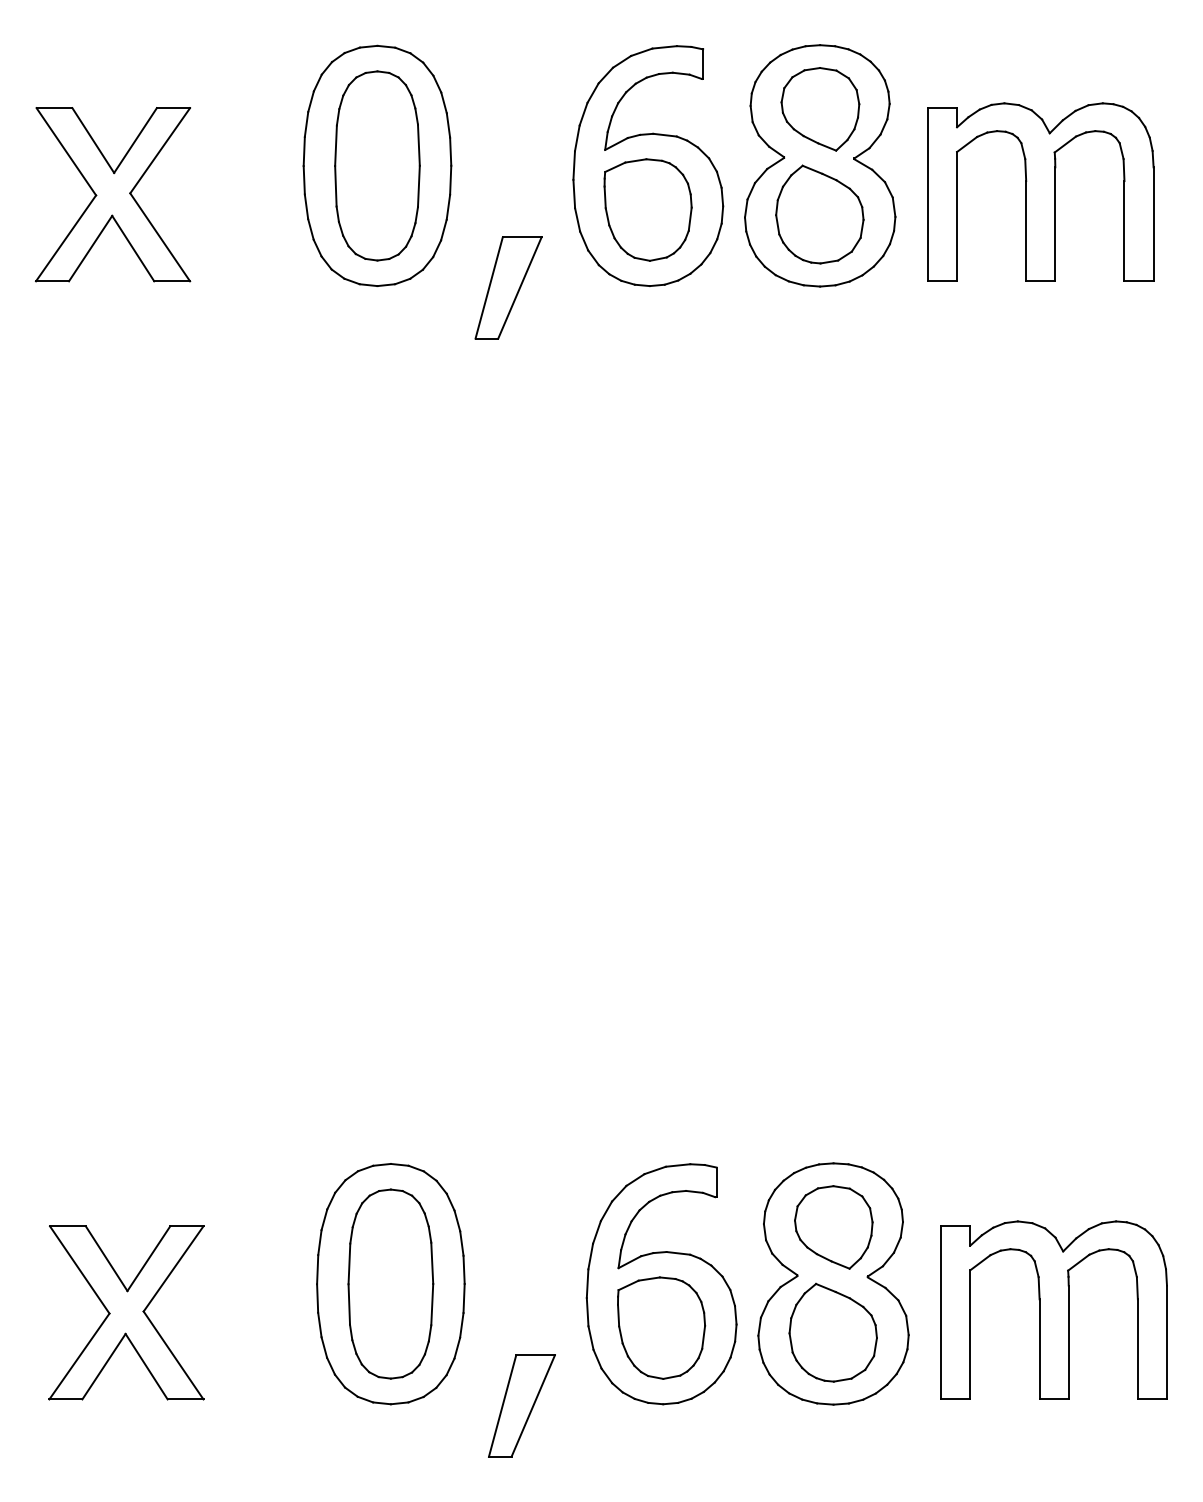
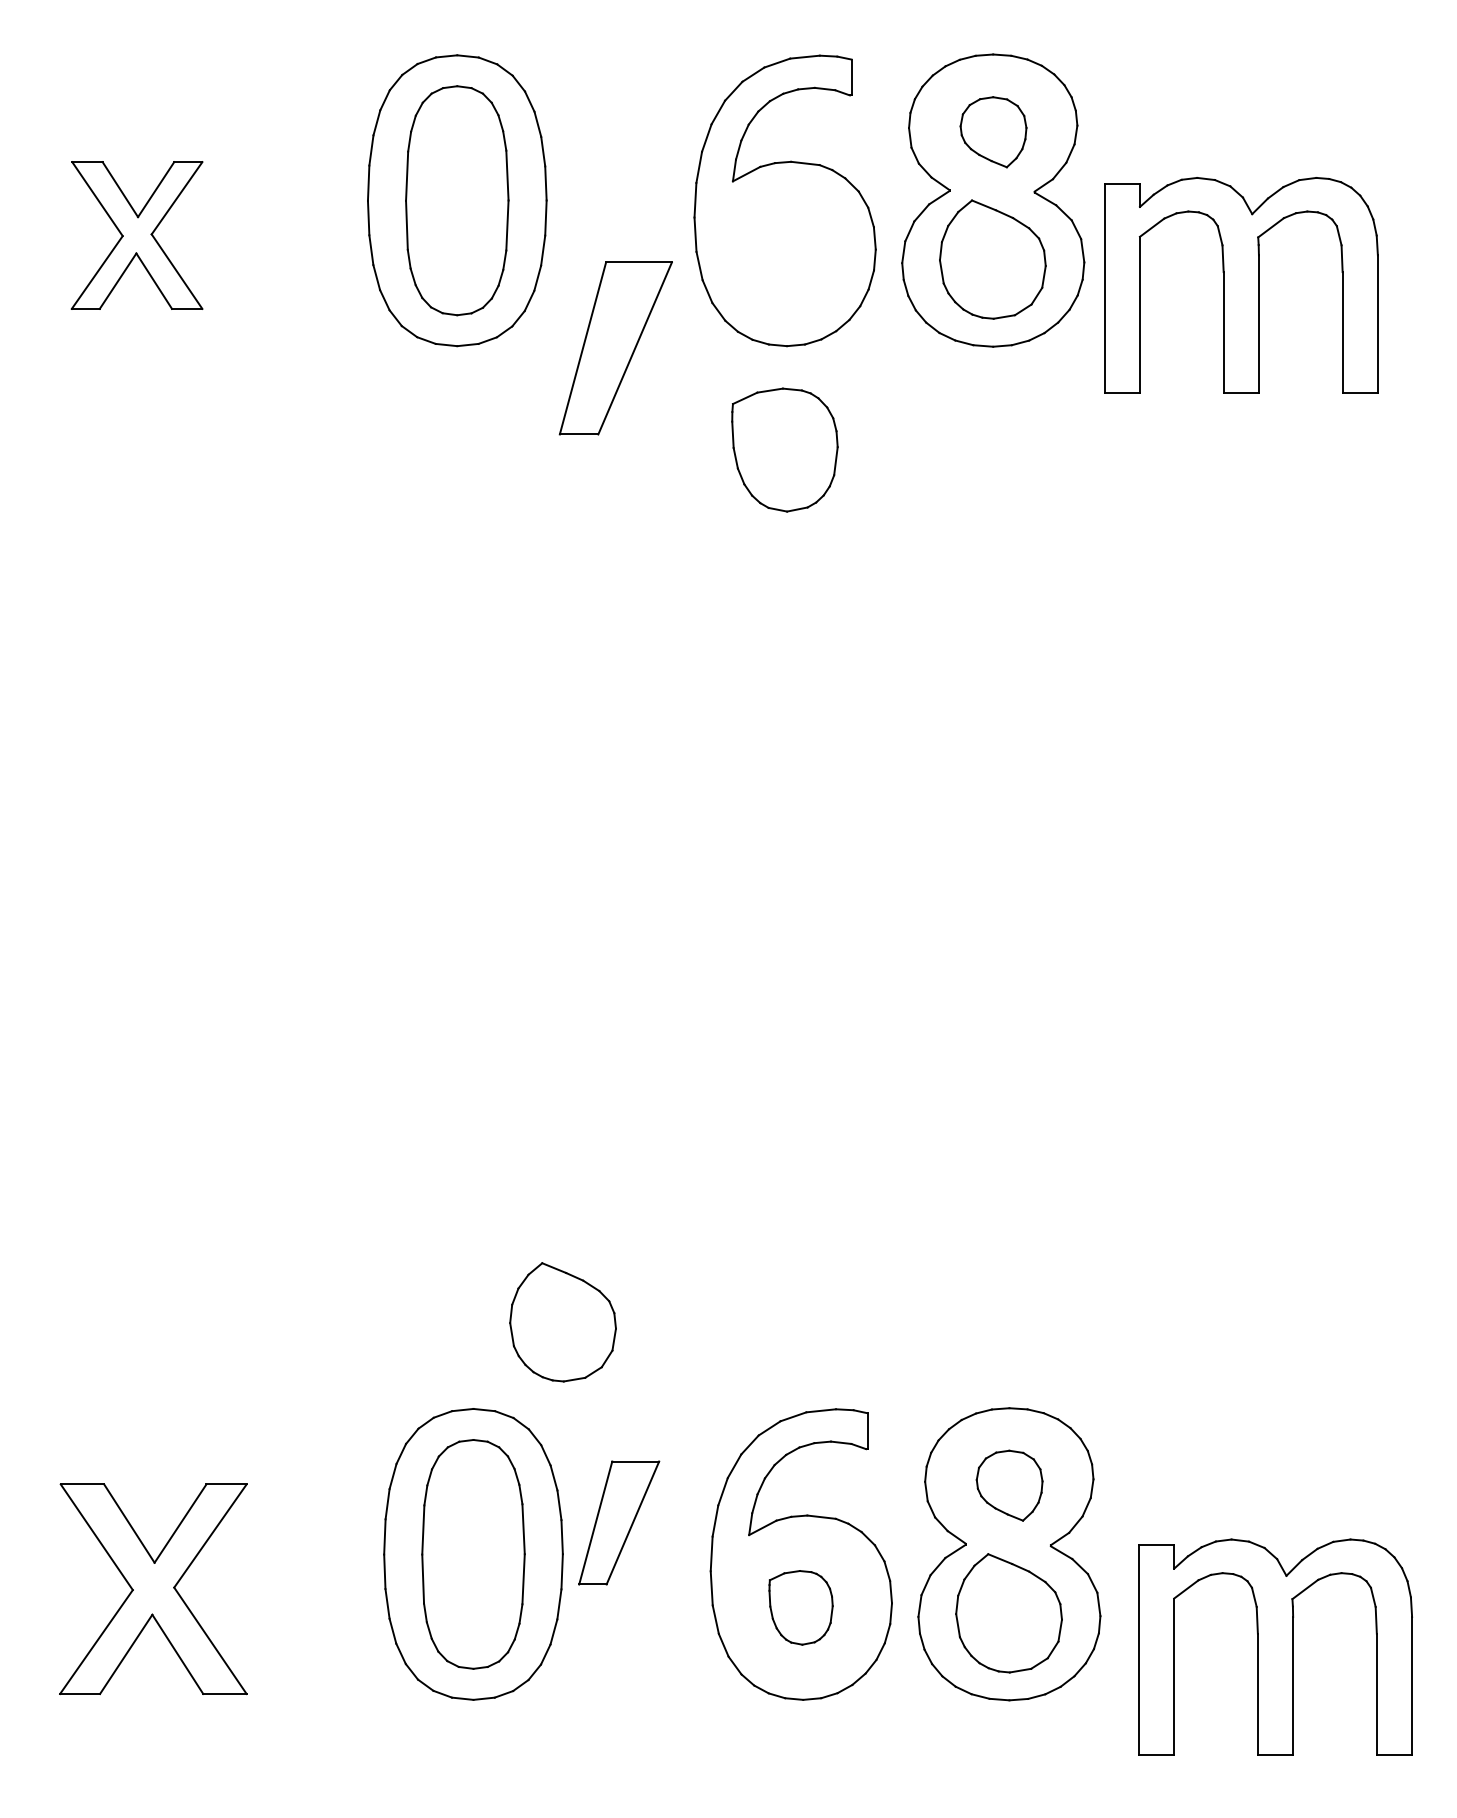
part: (820, 109) -> (993, 132), size x0.7
part: (1040, 192) -> (1241, 285), moved
part: (112, 194) -> (136, 235), size x0.7
part: (647, 209) -> (784, 449), moved
part: (508, 287) -> (616, 347), size x1.4
part: (464, 1092) -> (562, 1322), added
part: (833, 1227) -> (1009, 1485), size x0.7
part: (1054, 1309) -> (1275, 1646), moved
part: (660, 1327) -> (800, 1607), size x0.6
part: (522, 1405) -> (619, 1522), moved

